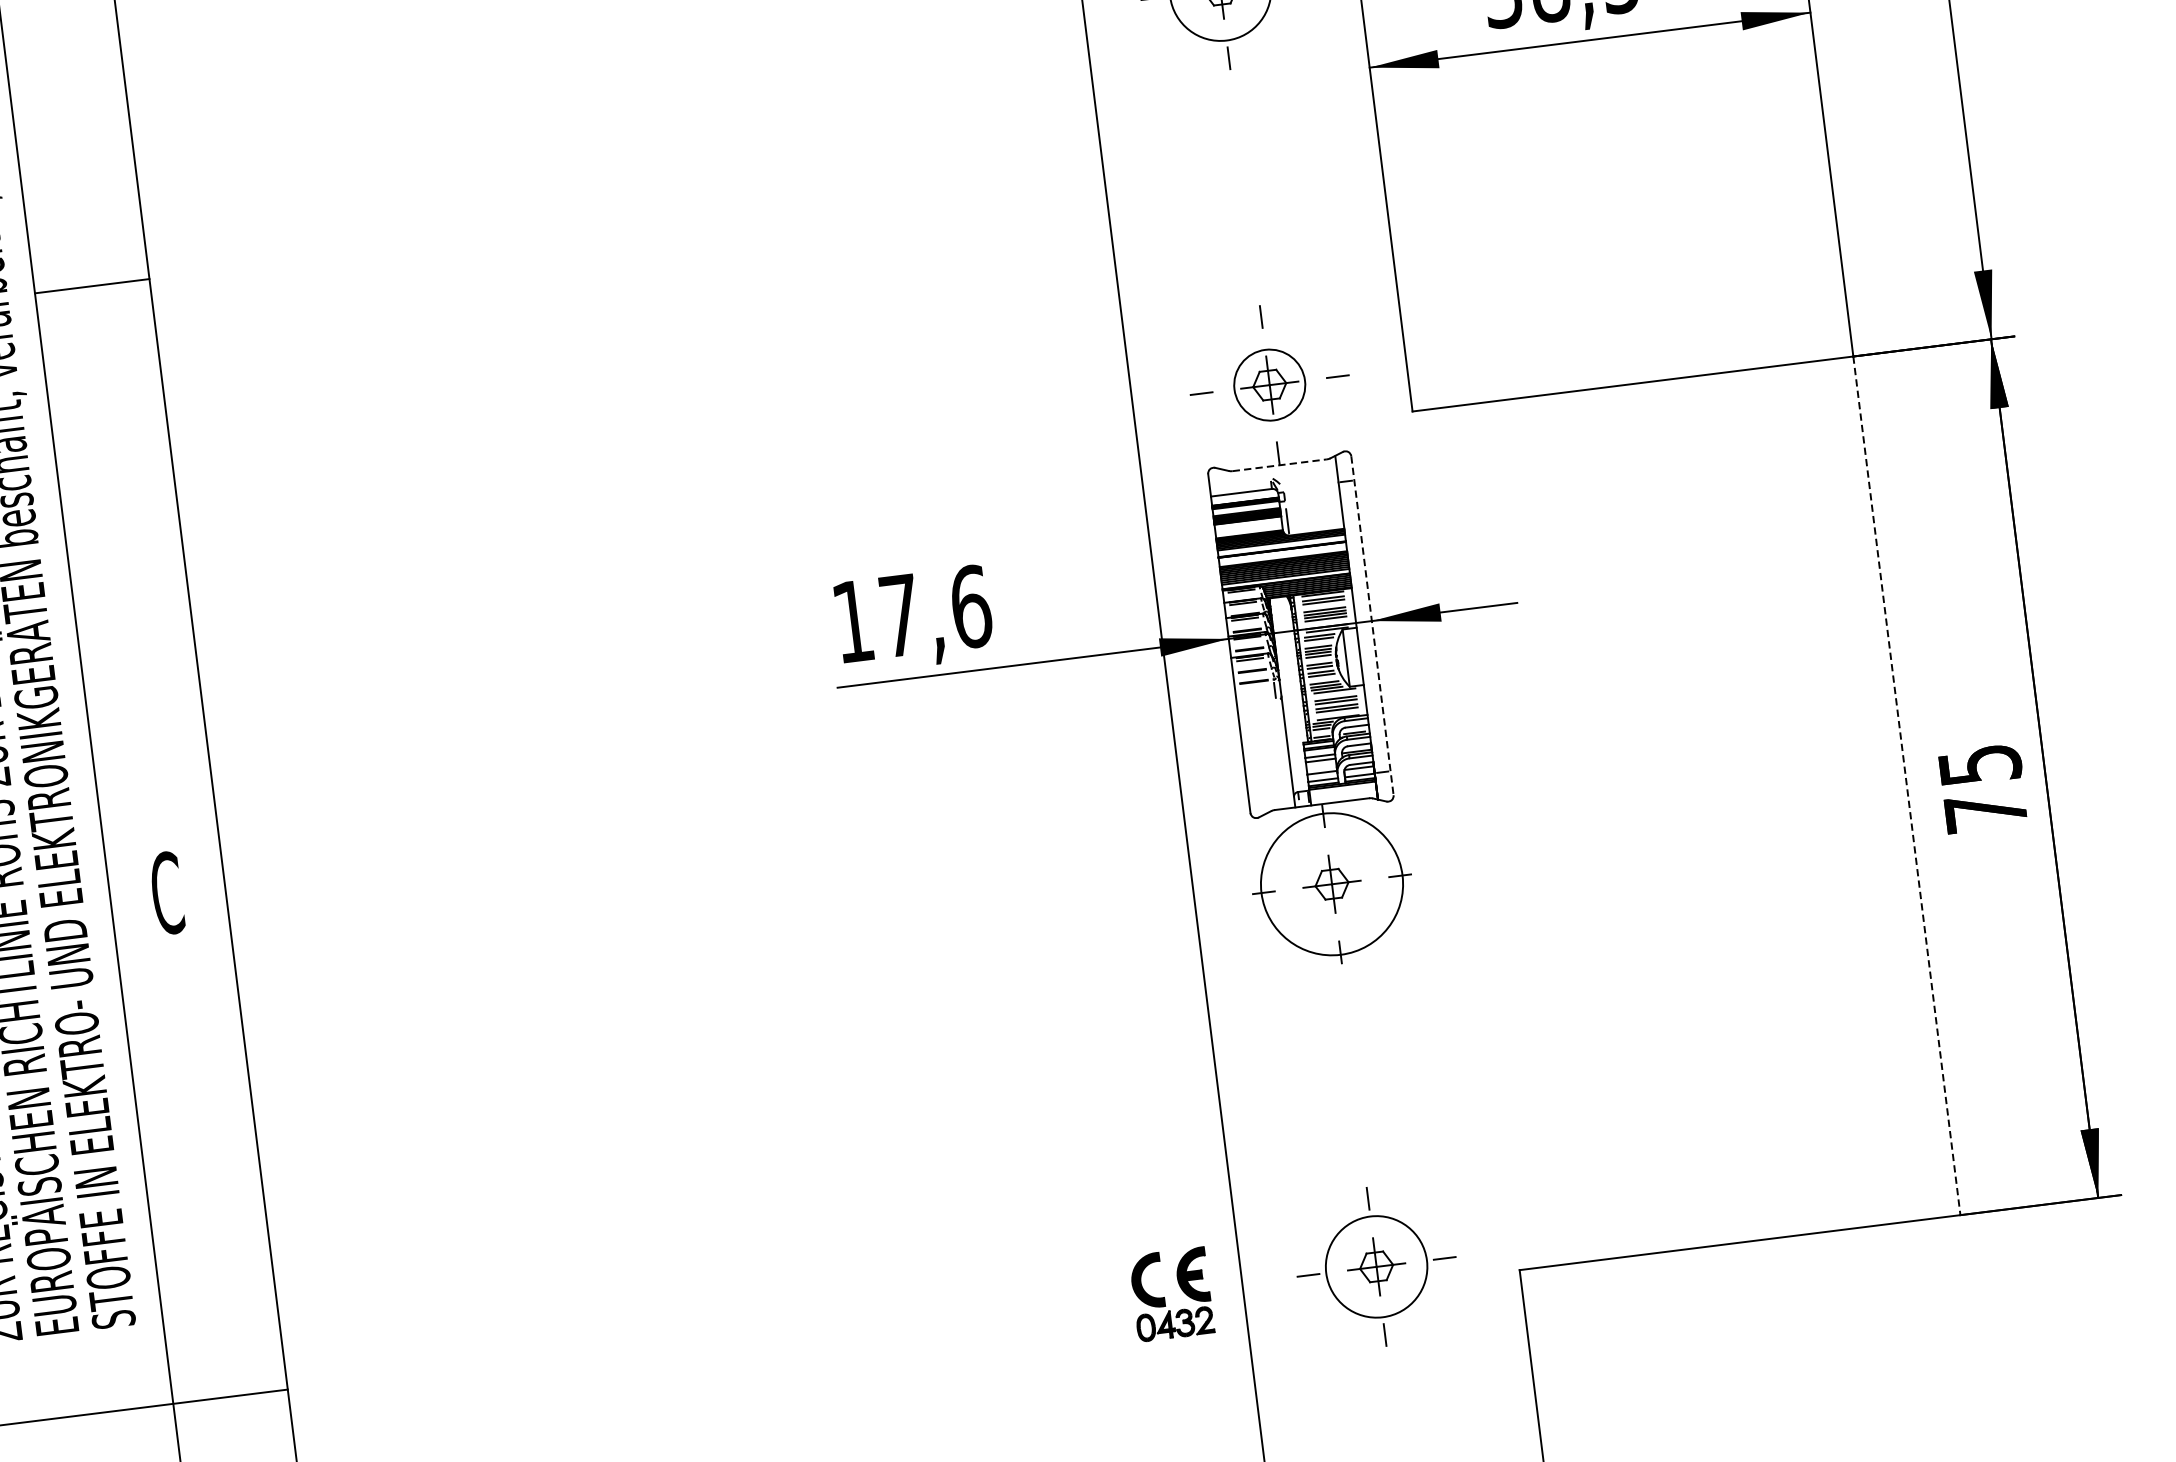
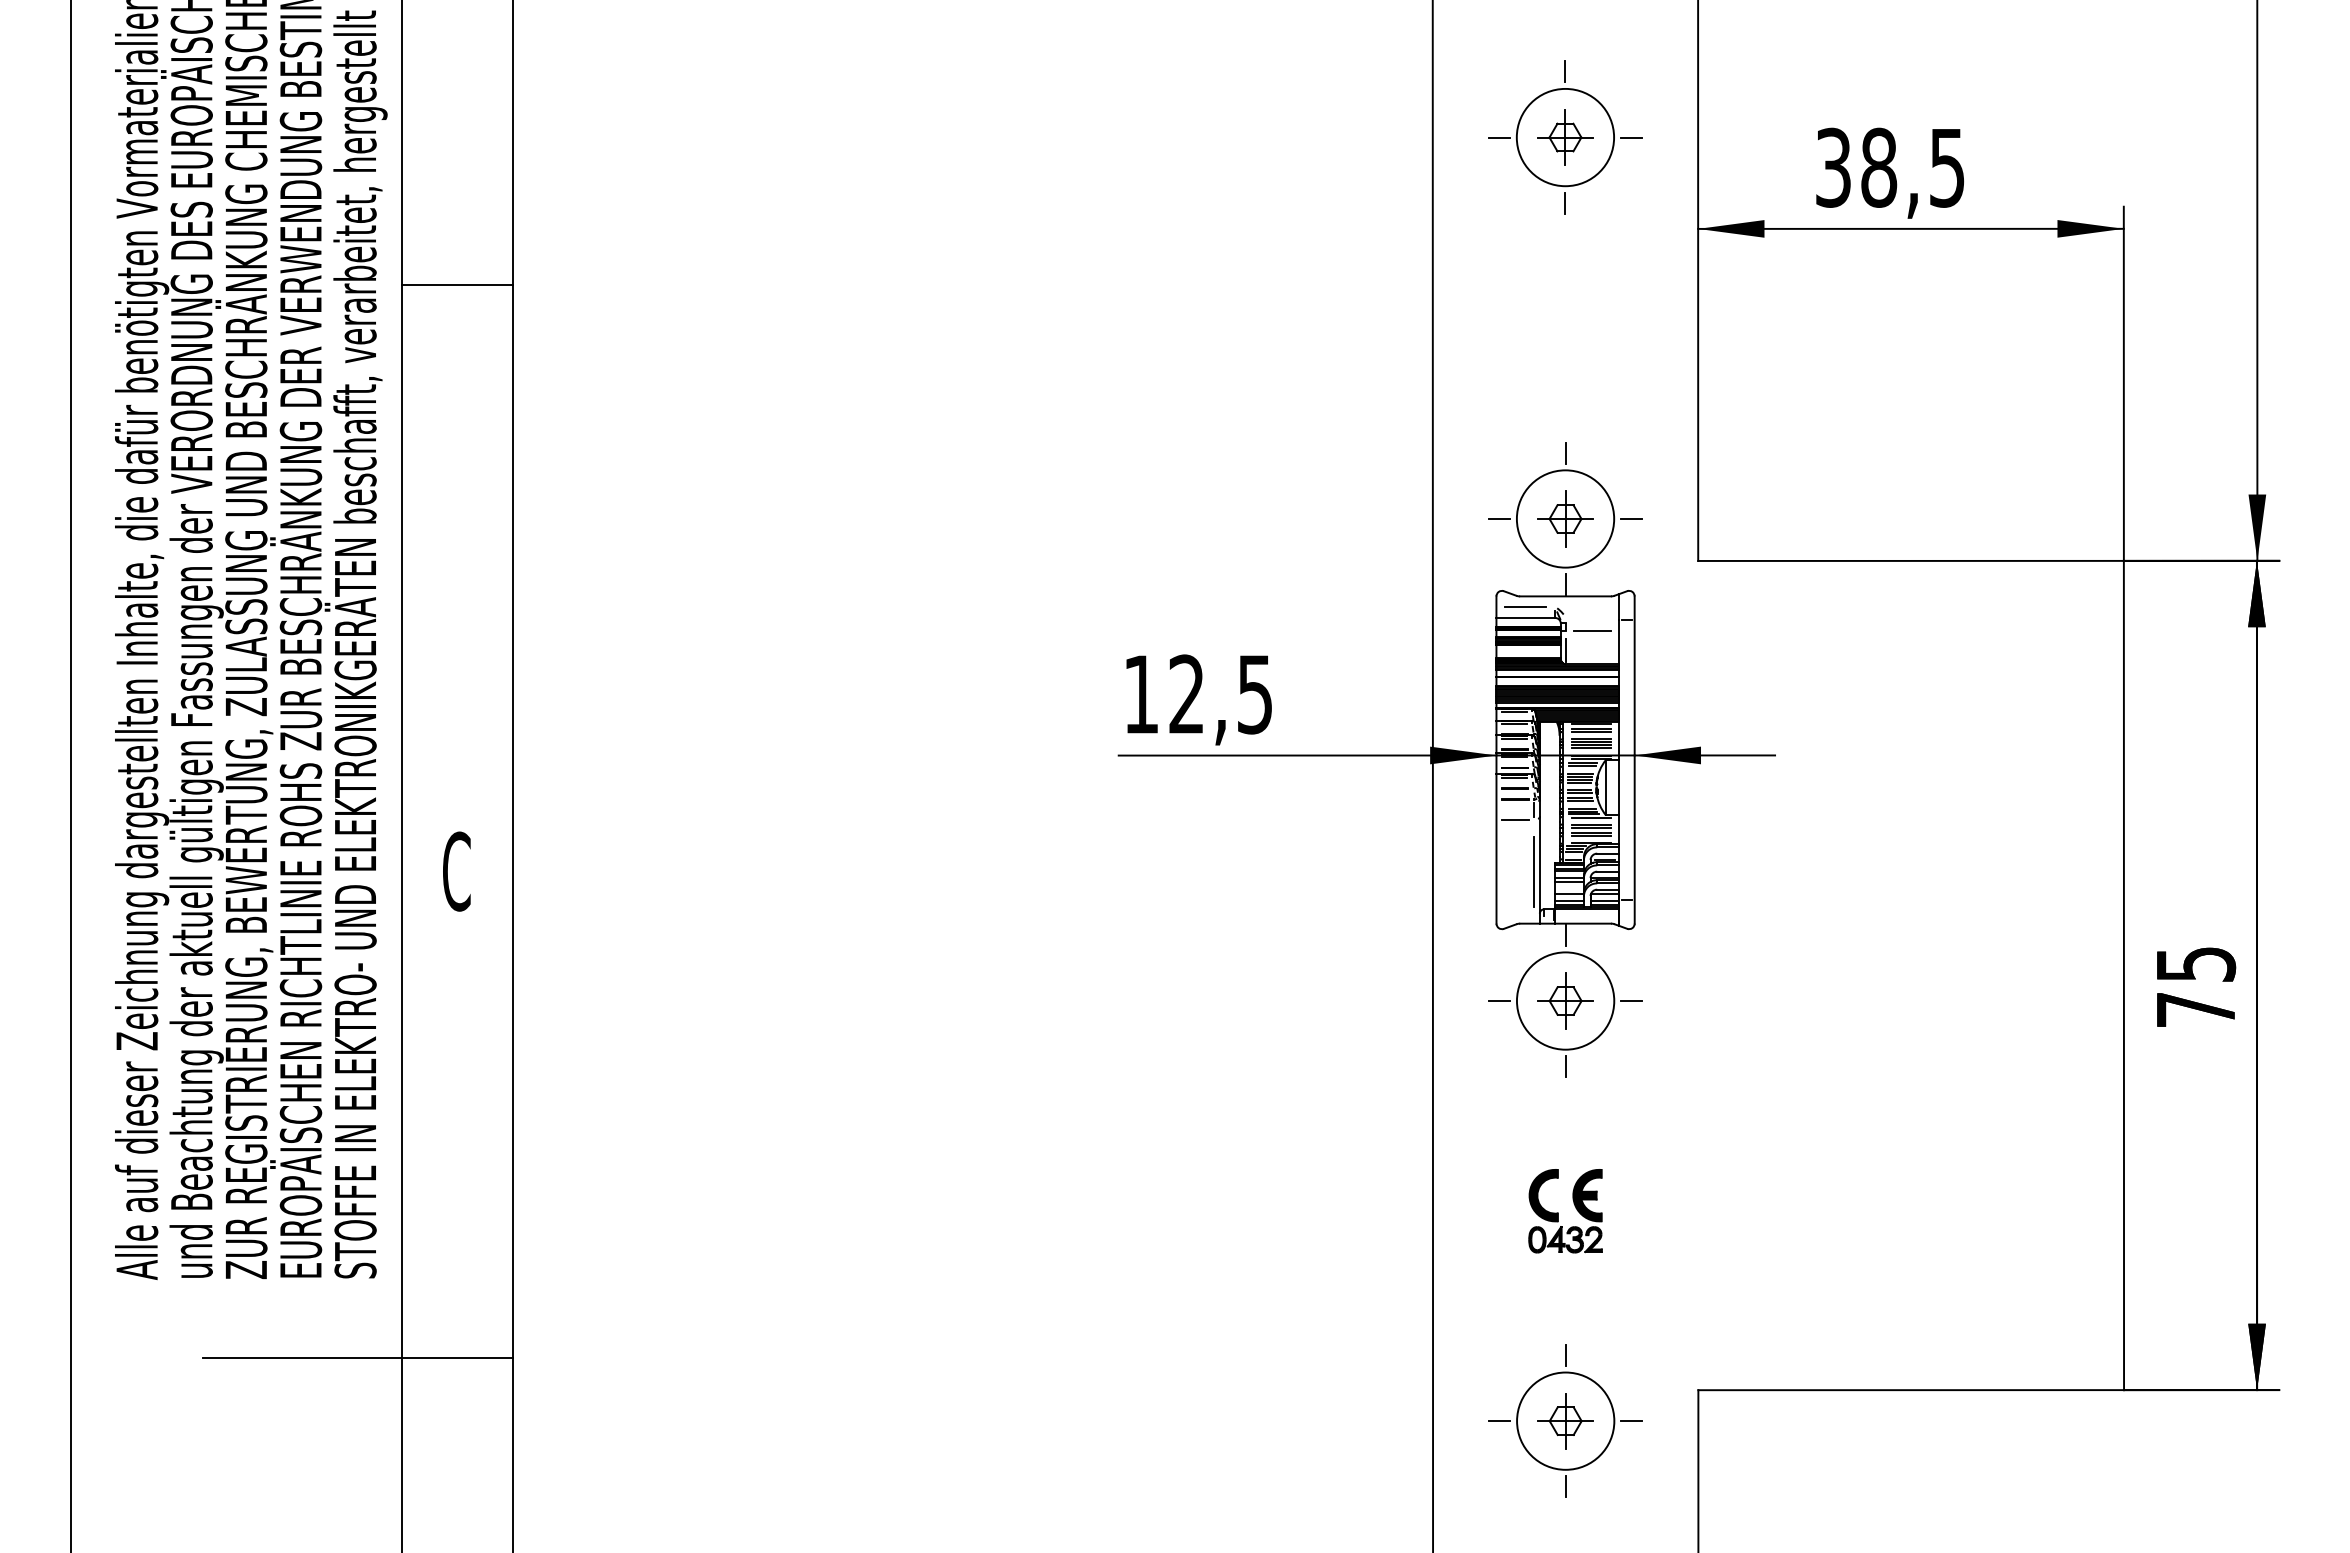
circle: (1269, 384) -> (1565, 518), size x1.43
line: (1280, 465) -> (1566, 596), dashed -> solid
line: (1239, 480) -> (1525, 606), added
line: (1312, 498) -> (1592, 631), added
text: (936, 611) -> (1221, 694), 17,6 -> 12,5
line: (1372, 626) -> (1634, 760), dashed -> solid
line: (1256, 703) -> (1515, 820), added
line: (1283, 754) -> (1534, 871), added
line: (1906, 785) -> (2123, 975), dashed -> solid
circle: (1331, 883) -> (1565, 1000), size x0.71
part: (1376, 1266) -> (1565, 1420), moved
part: (1164, 1296) -> (1558, 1212), moved

